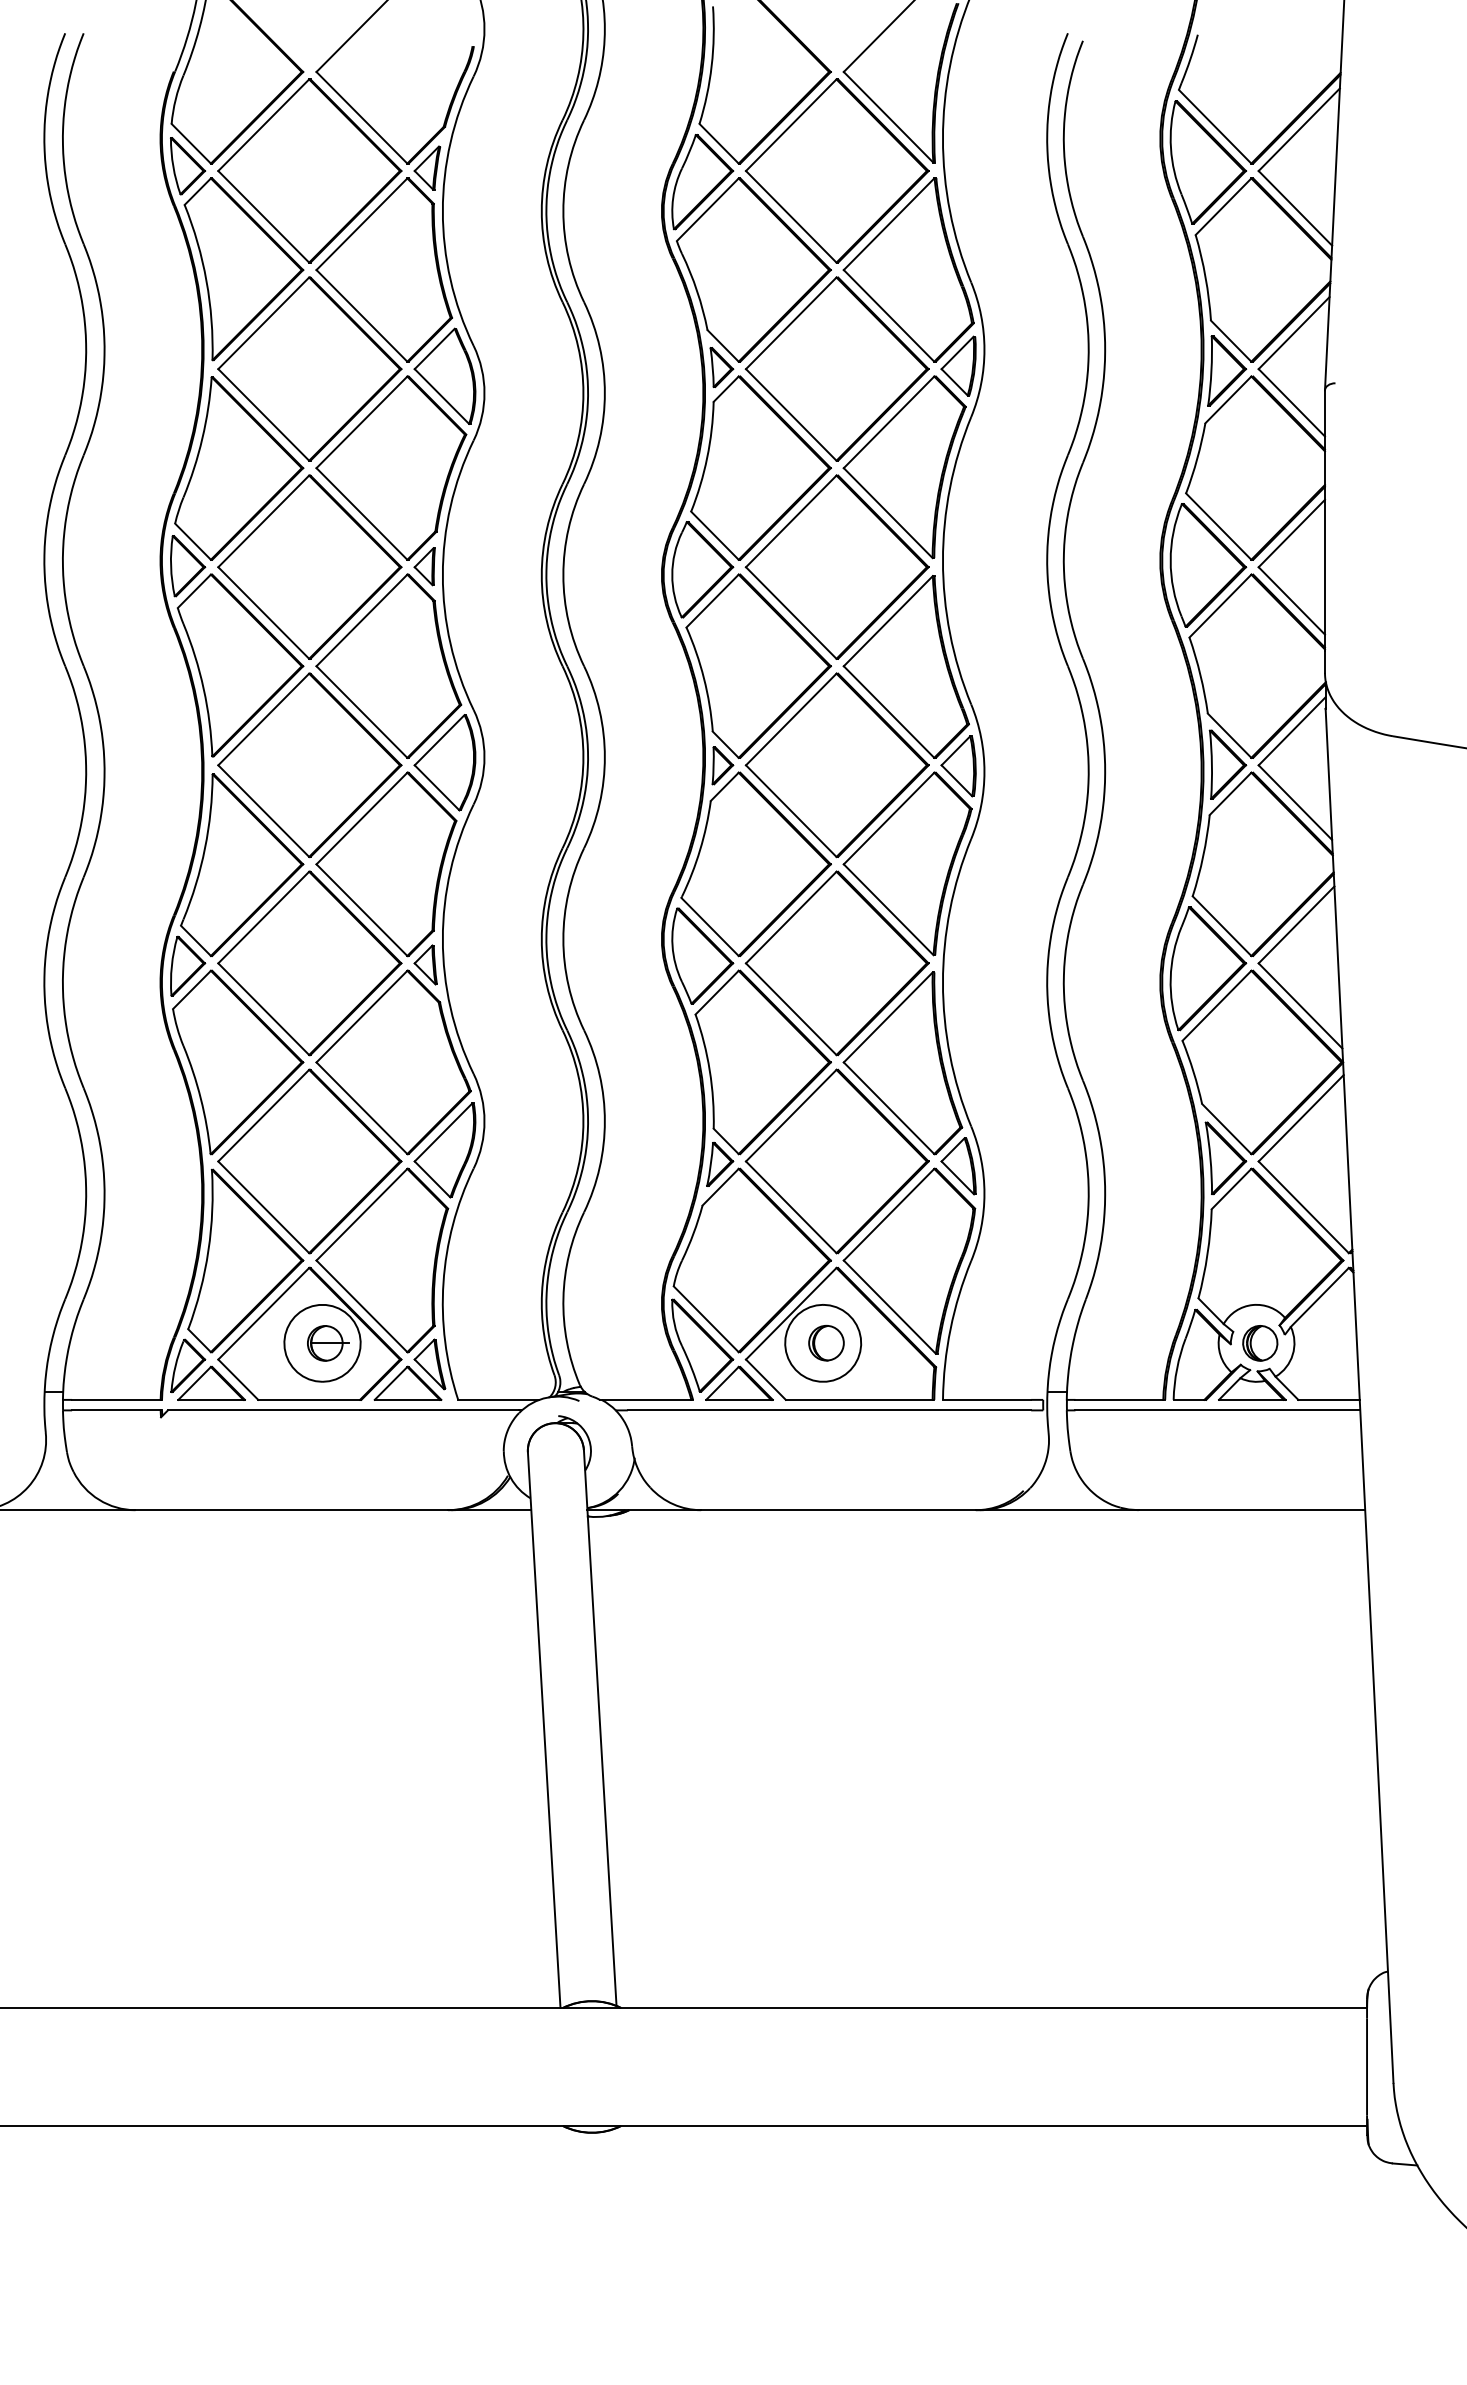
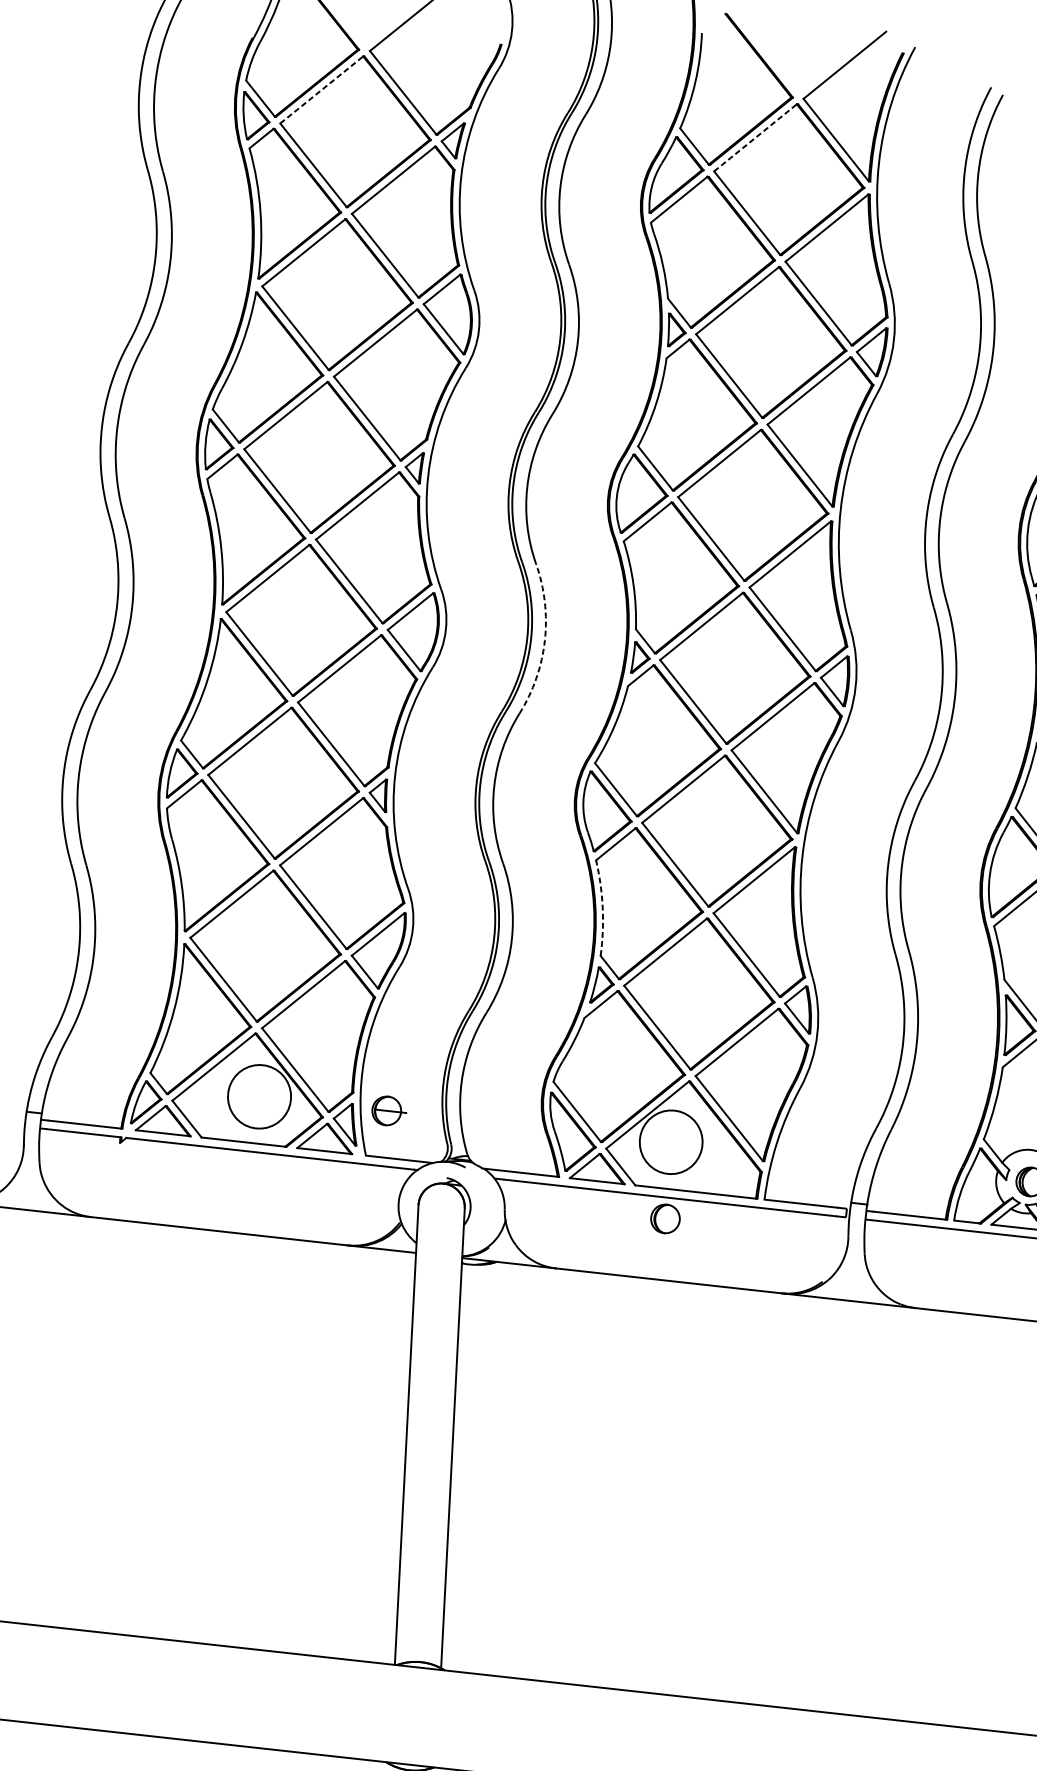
line: (791, 124) -> (755, 137), solid -> dashed
line: (263, 125) -> (321, 90), solid -> dashed
arc: (604, 757) -> (544, 640), solid -> dashed
arc: (709, 1070) -> (602, 907), solid -> dashed
part: (826, 1342) -> (665, 1218), moved
part: (328, 1343) -> (389, 1111), moved

